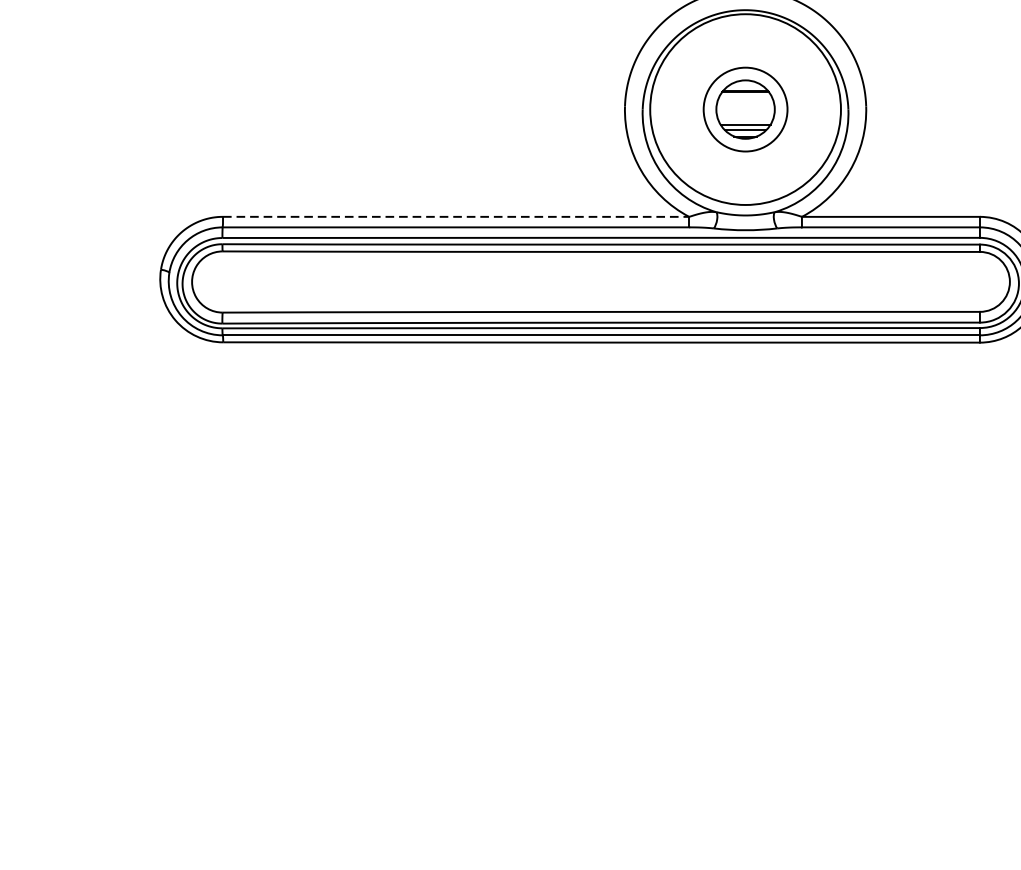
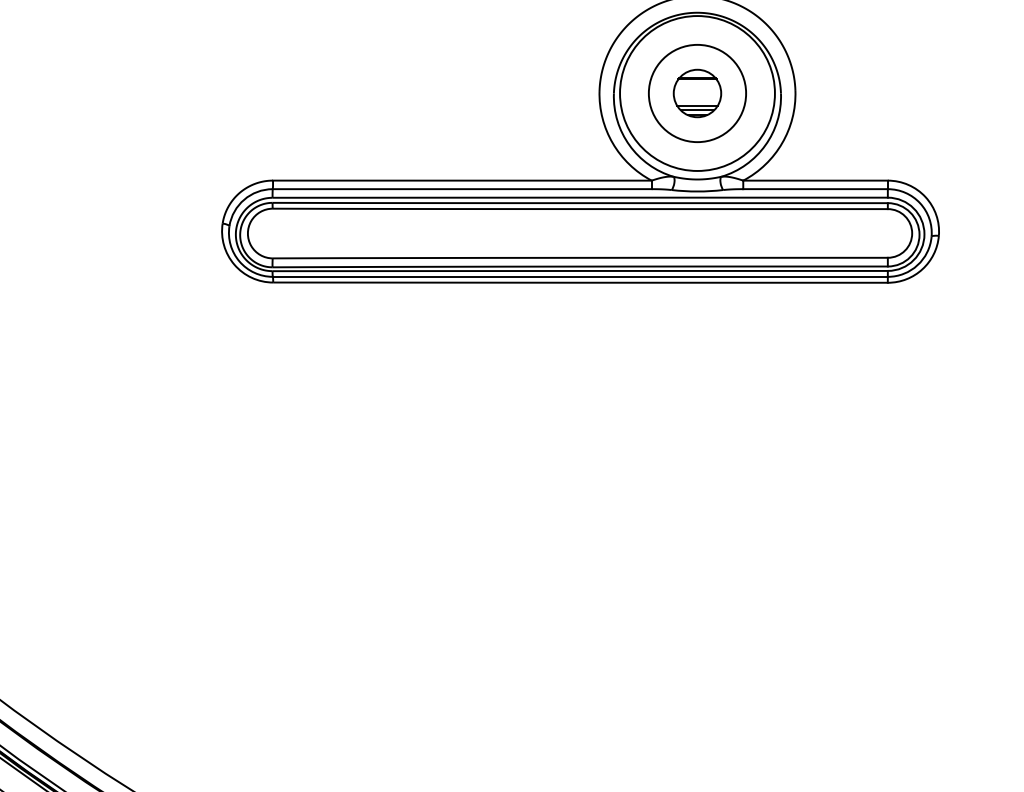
circle: (745, 109) -> (697, 93), size x1.43
line: (456, 216) -> (462, 180), dashed -> solid

